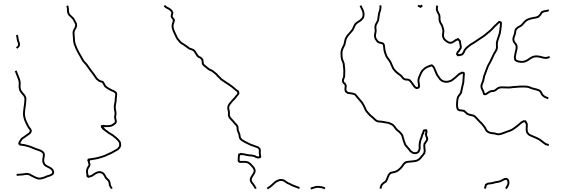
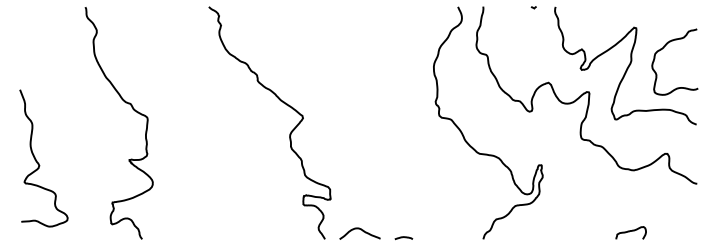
curve: (521, 26) -> (662, 49), moved
curve: (17, 41) -> (22, 52), removed

